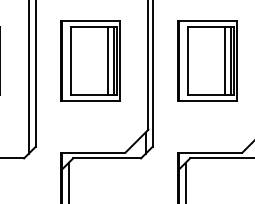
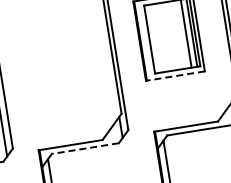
part: (90, 60) -> (53, 54), removed
line: (207, 101) -> (175, 76), solid -> dashed
line: (107, 158) -> (85, 148), solid -> dashed

